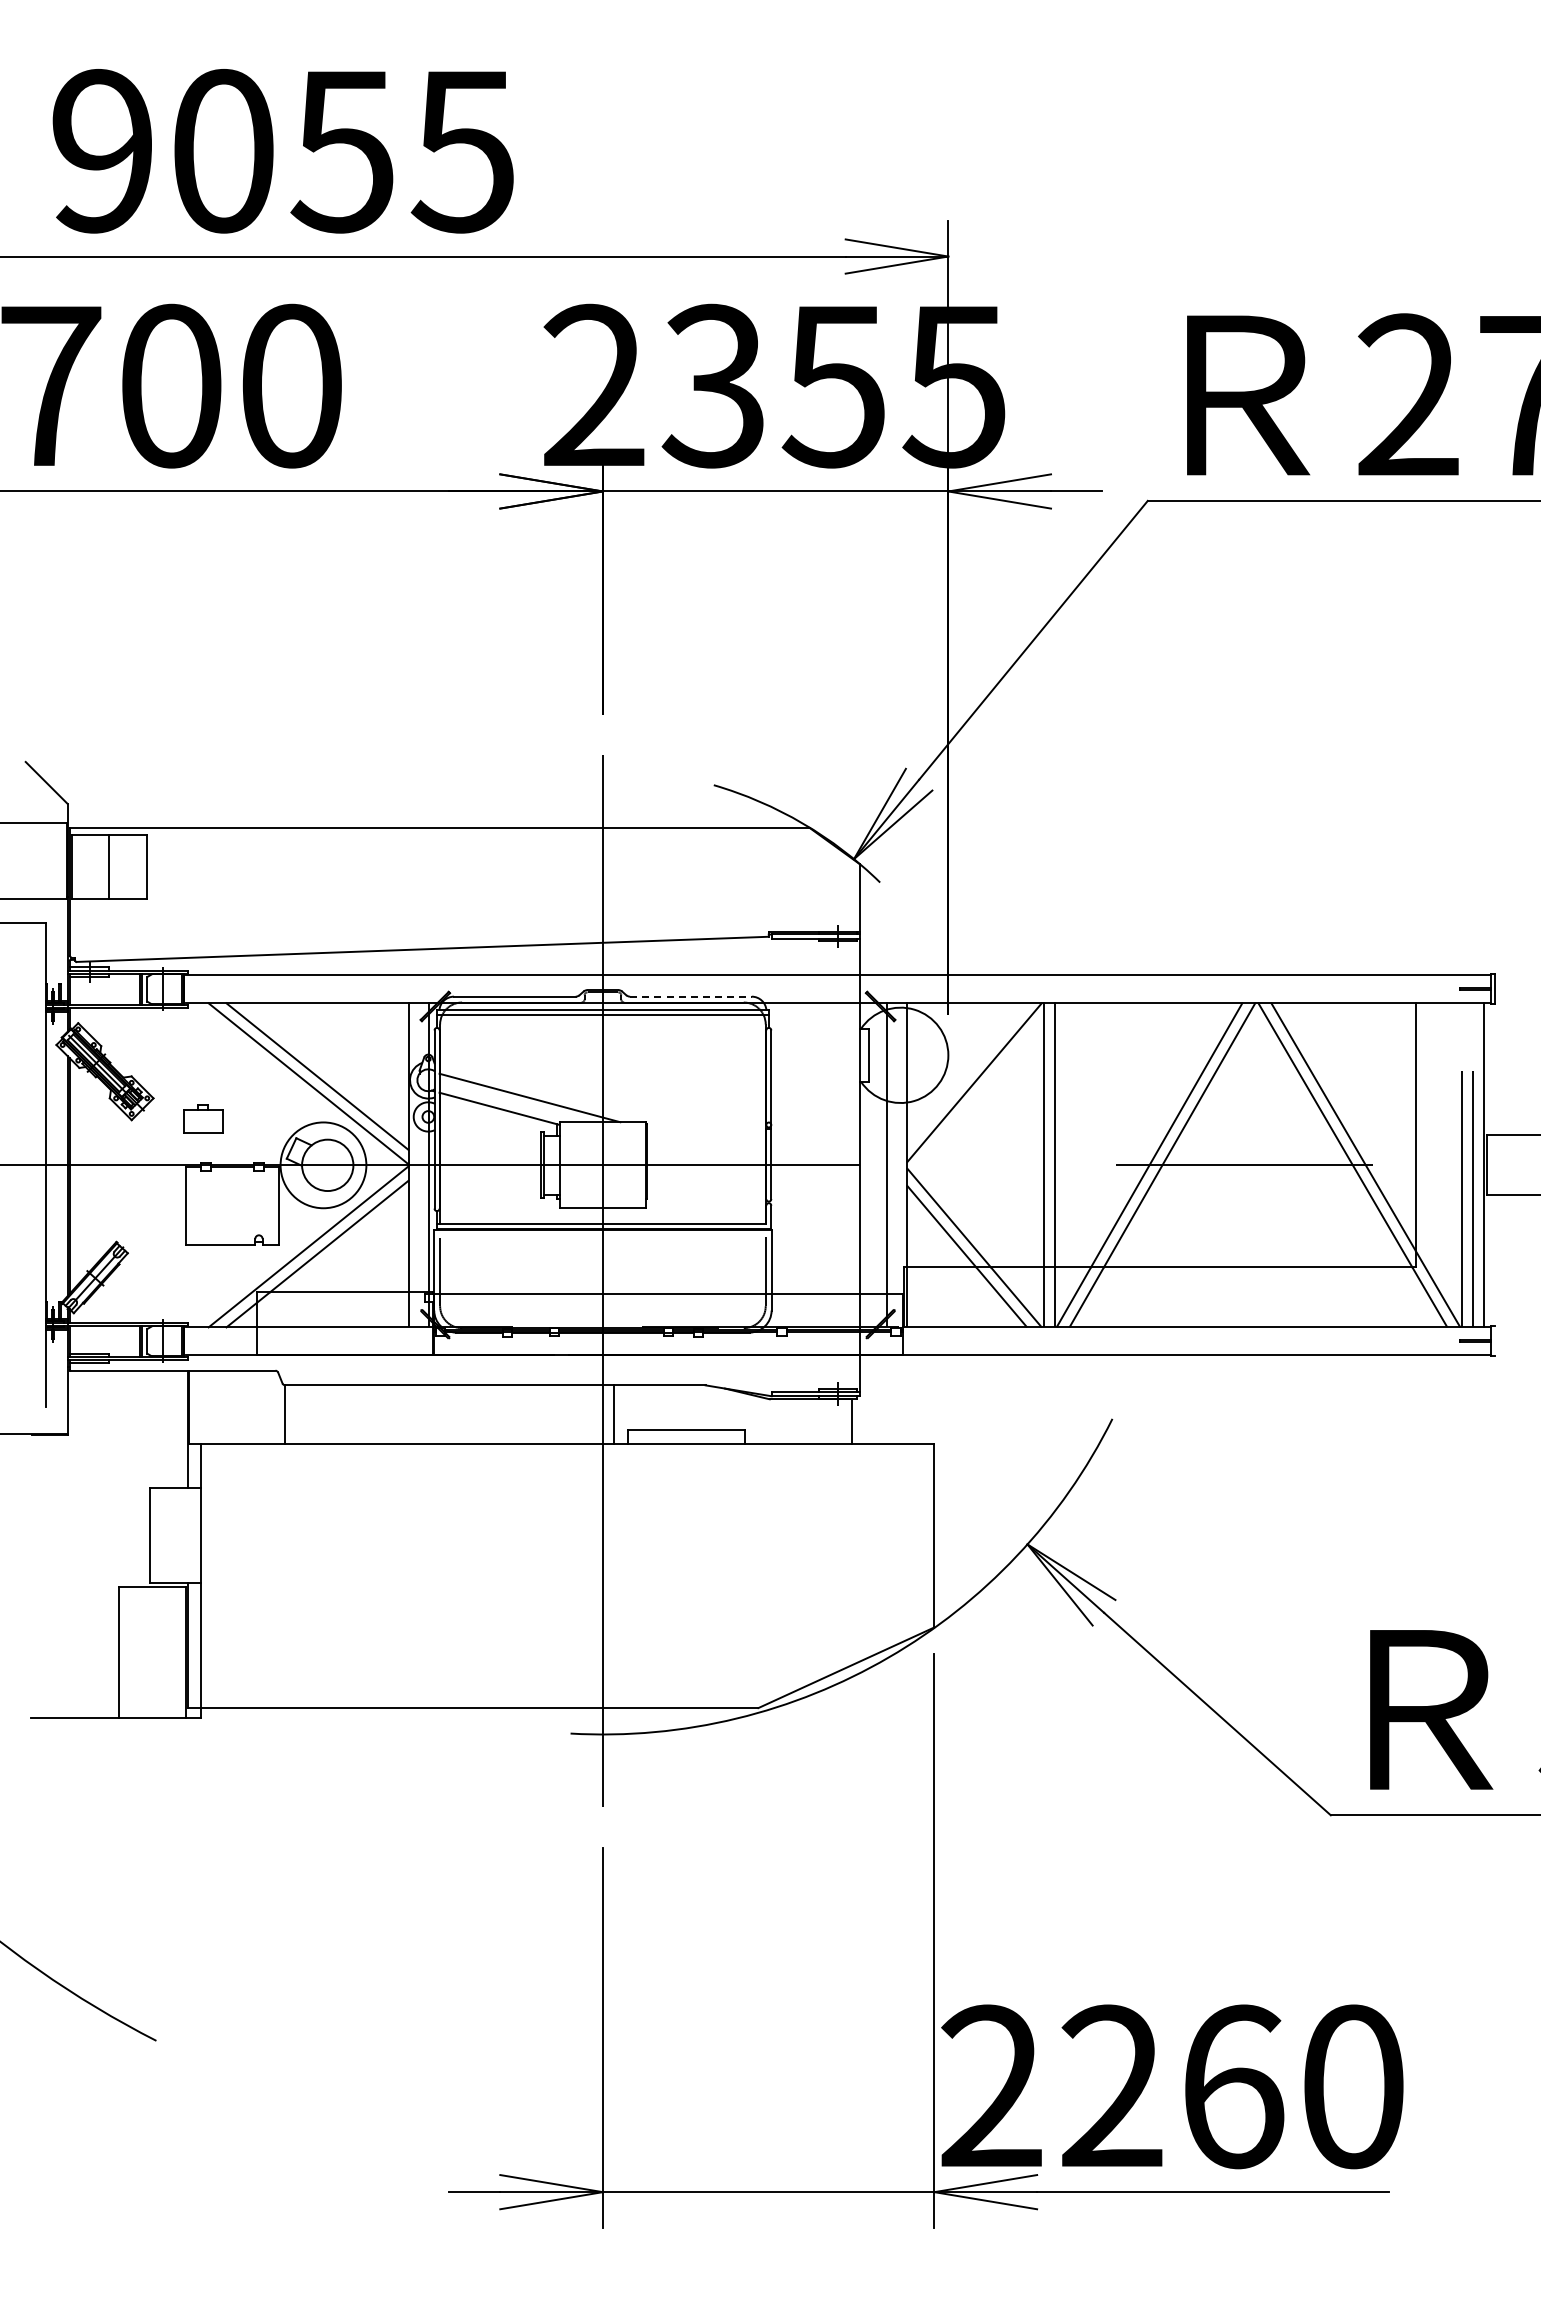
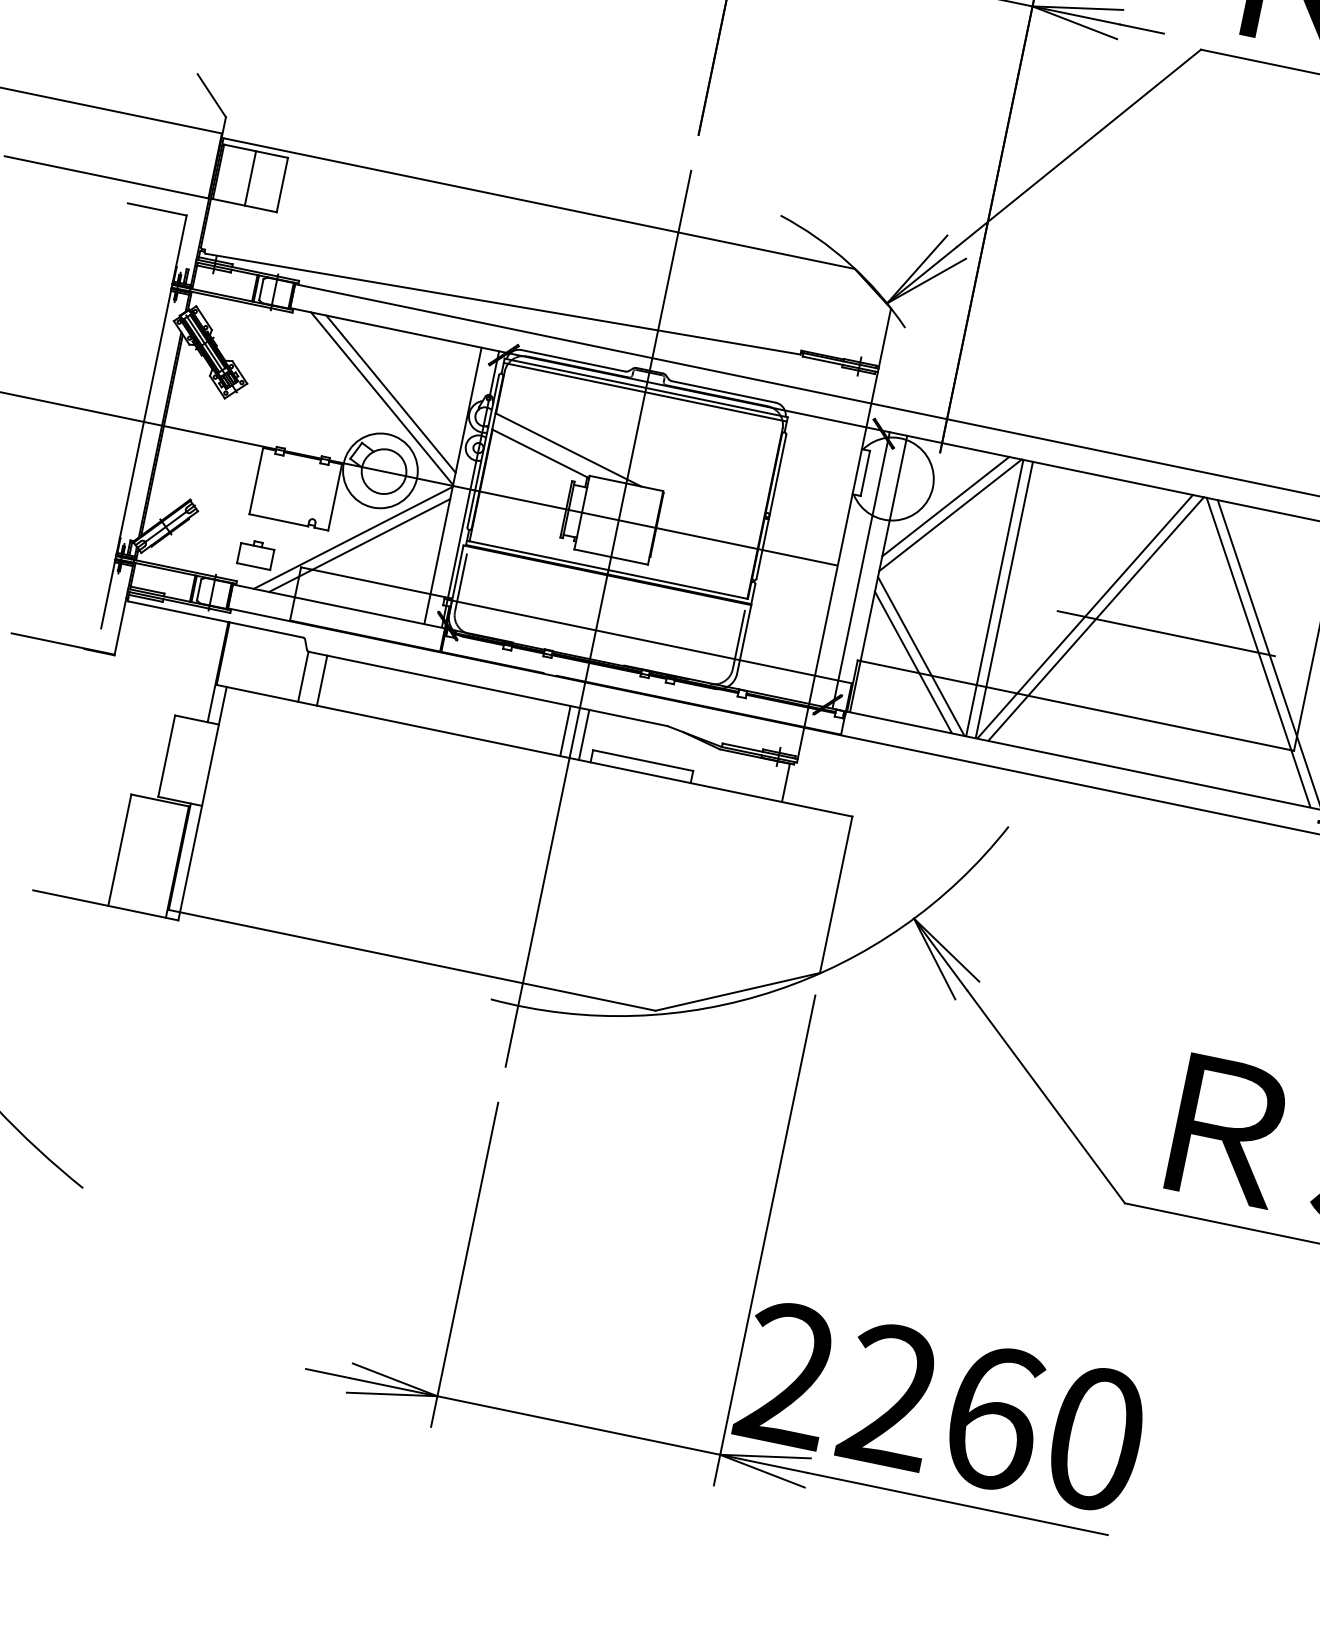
line: (690, 996) -> (723, 391), dashed -> solid
line: (967, 1073) -> (946, 506), added
part: (203, 1118) -> (256, 553), moved
line: (306, 1414) -> (321, 680), added
line: (591, 1414) -> (565, 730), added

